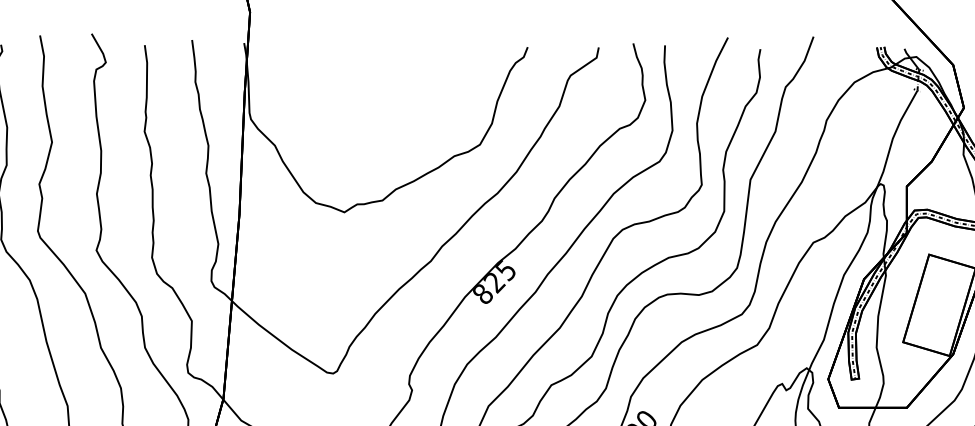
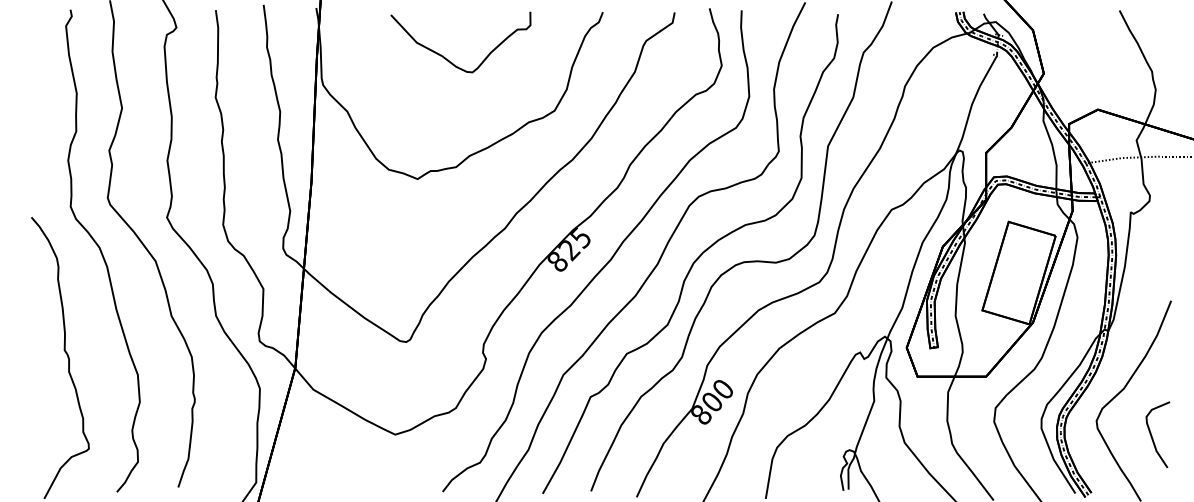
curve: (374, 94) -> (448, 59), added

